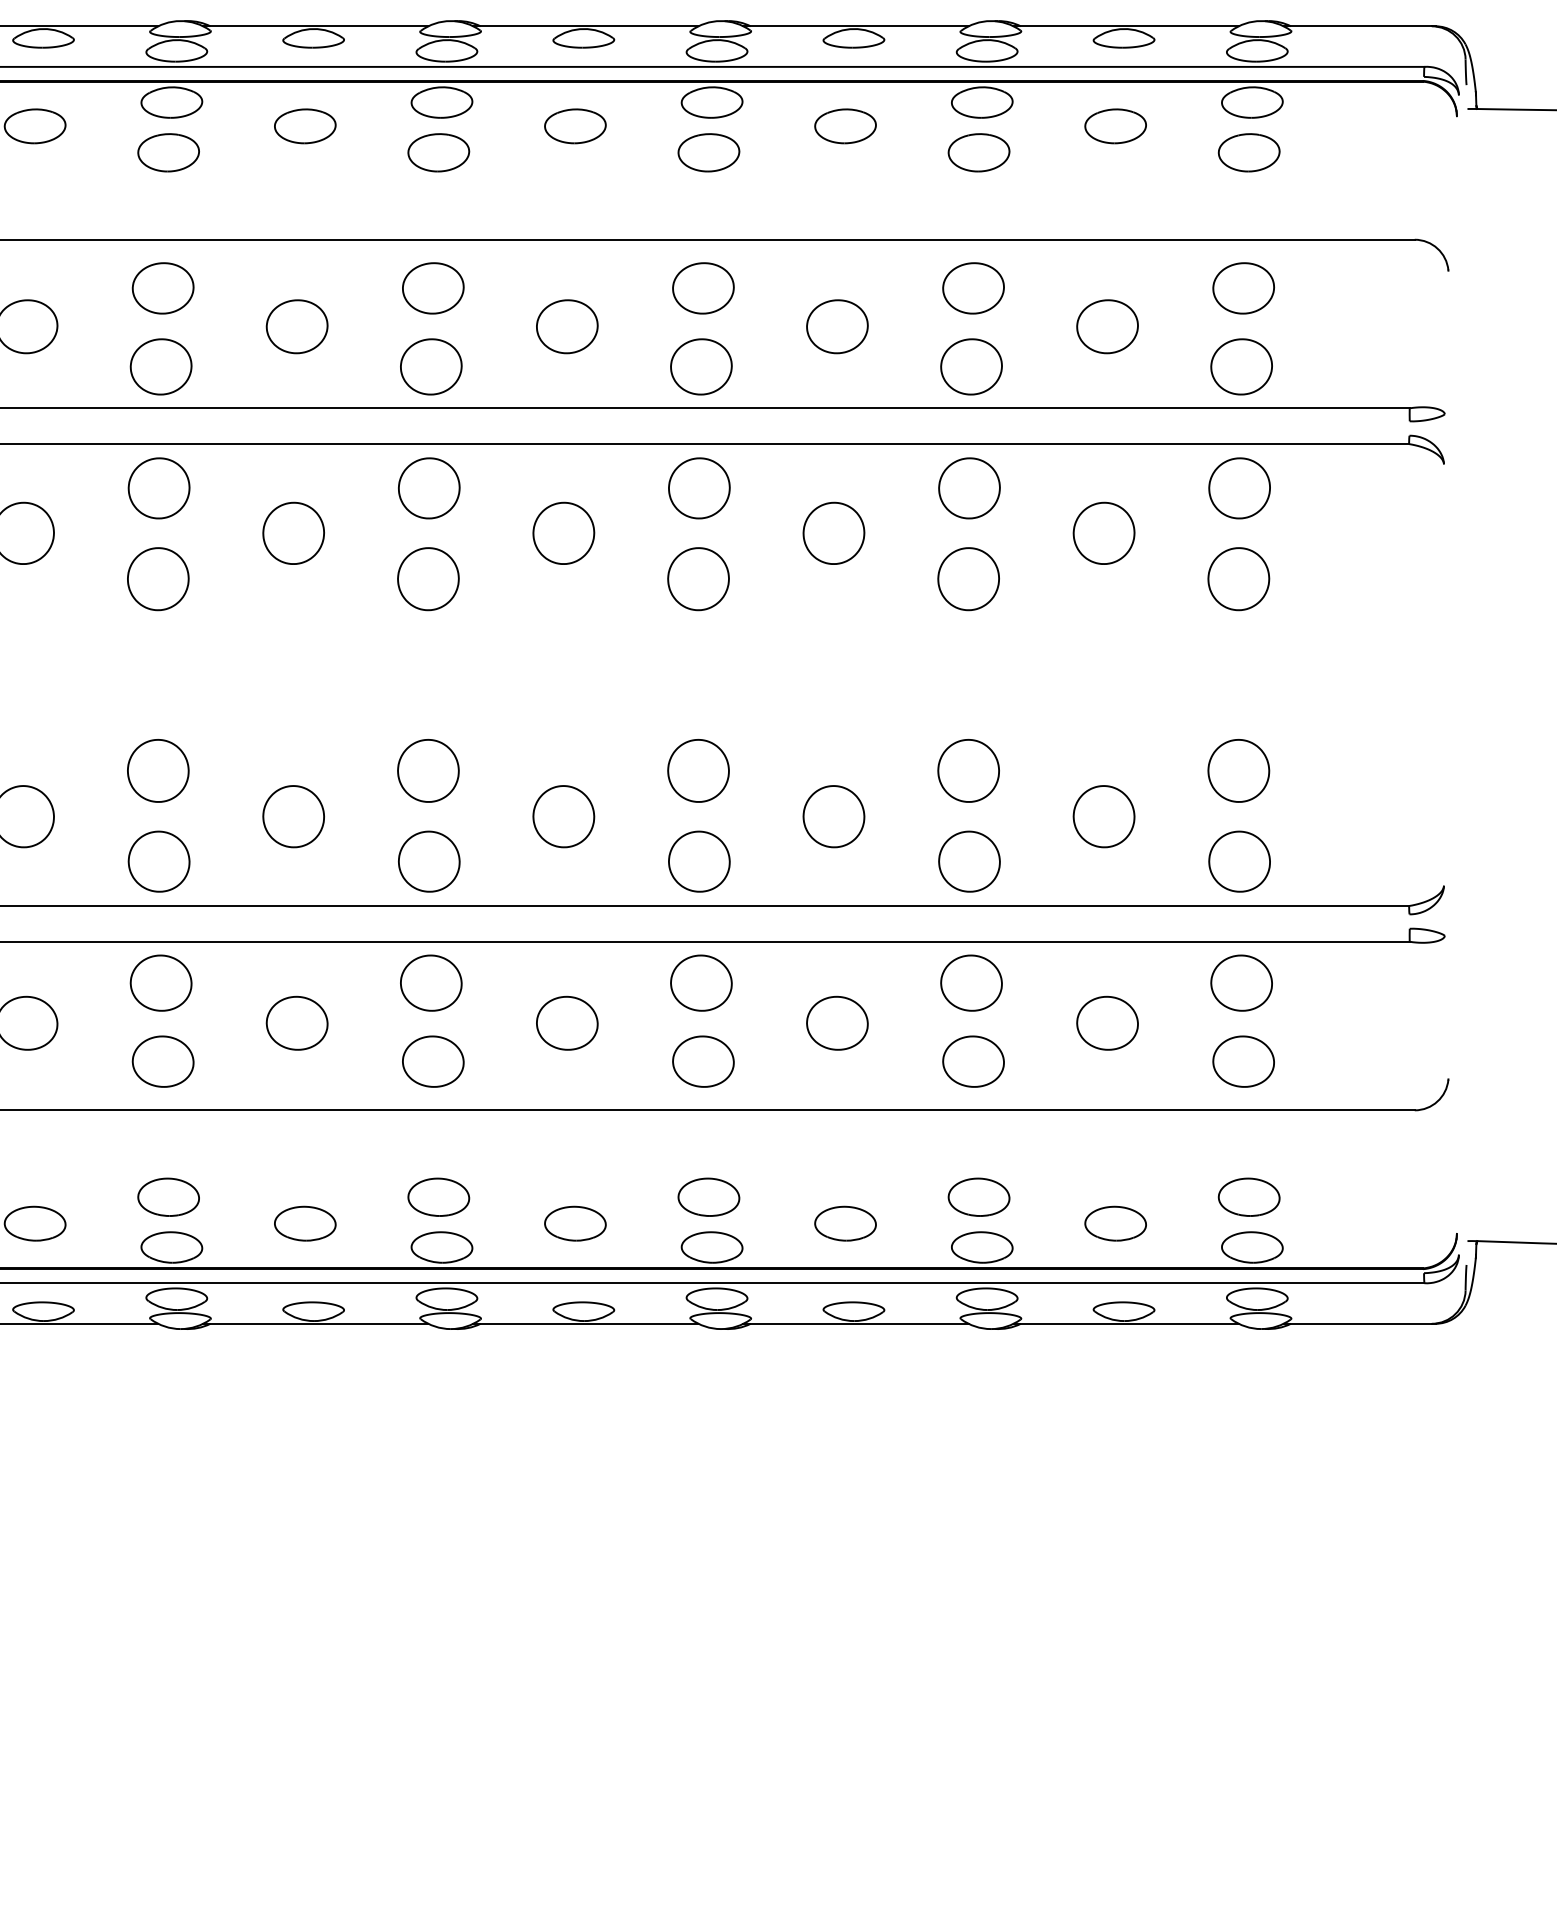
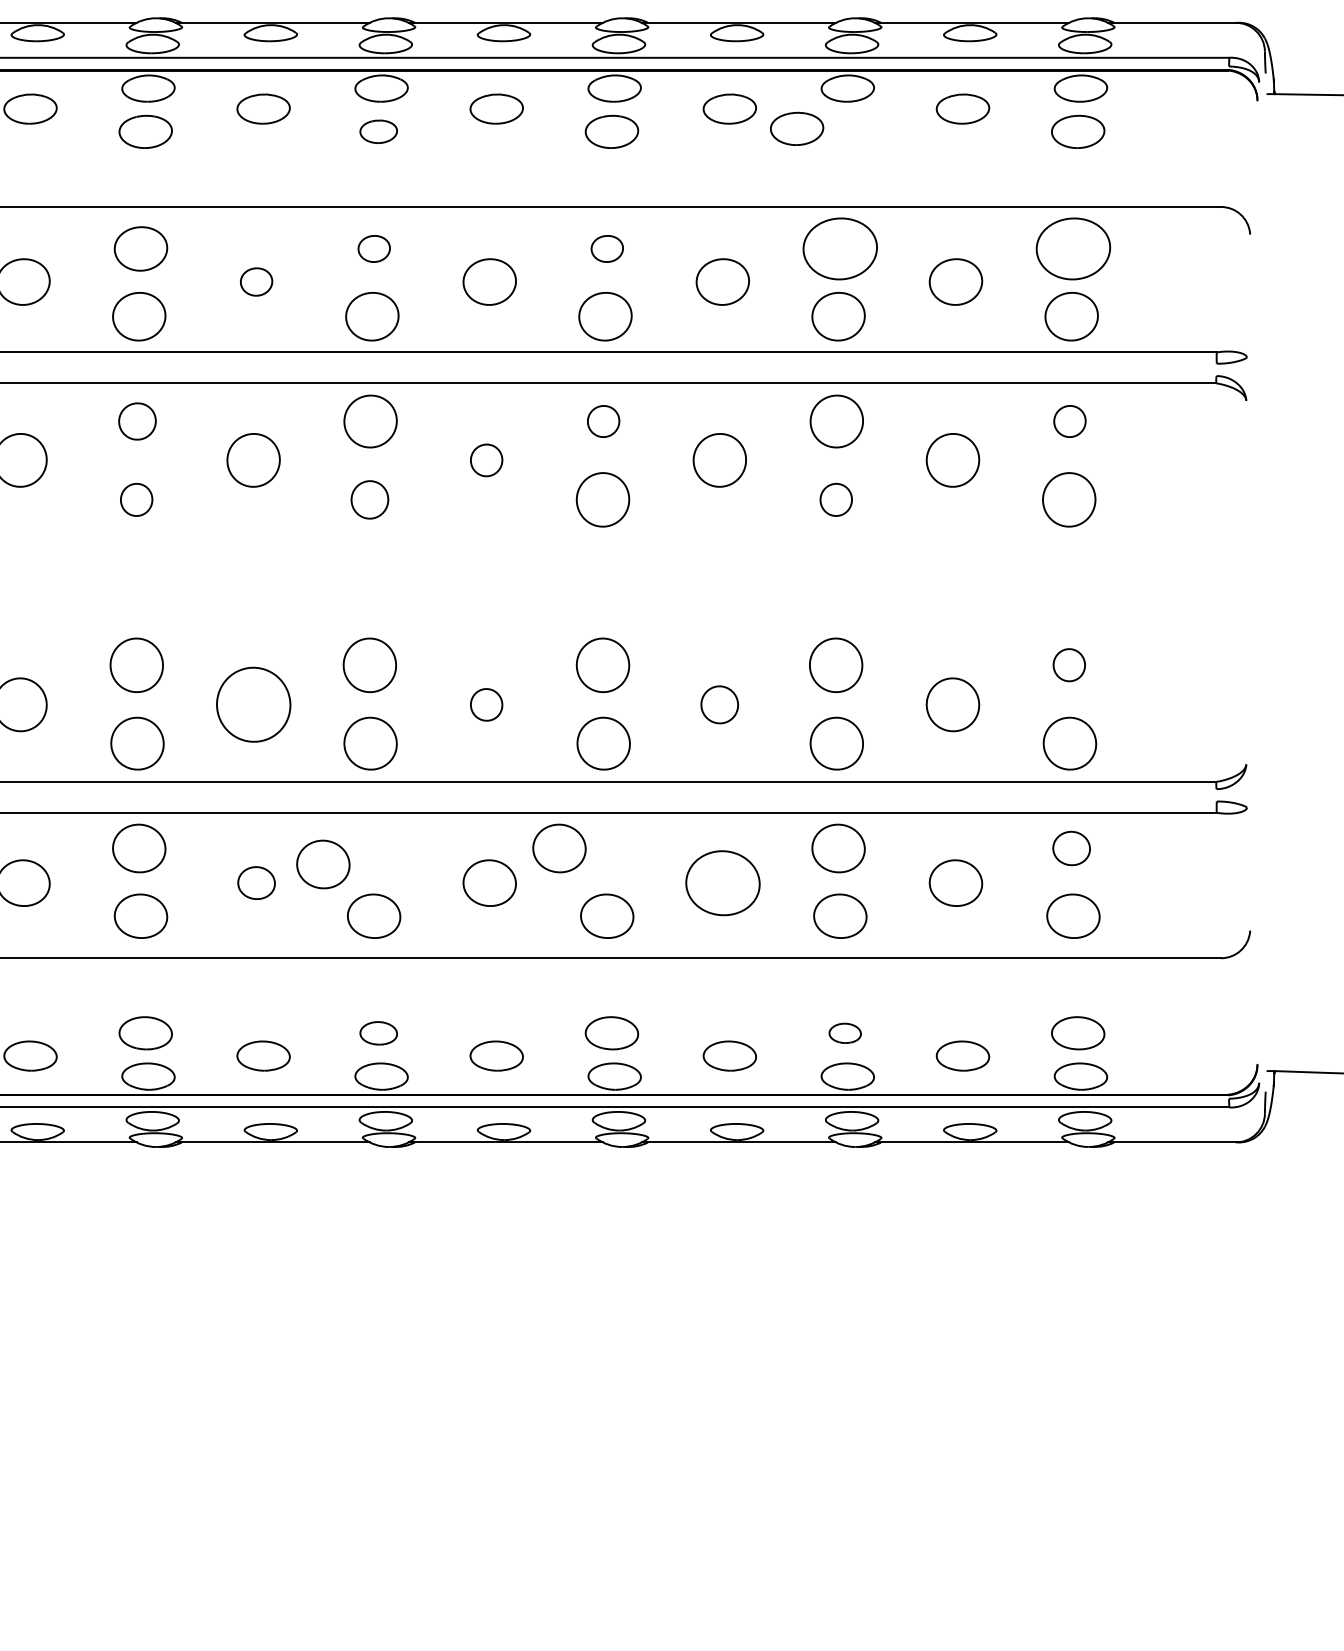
part: (438, 152) -> (378, 131), size x0.7
part: (979, 152) -> (797, 128), moved
part: (433, 287) -> (374, 248), size x0.6
part: (703, 287) -> (607, 248), size x0.6
part: (973, 287) -> (840, 248), size x1.4
part: (1243, 287) -> (1073, 248), size x1.4
part: (297, 326) -> (256, 281), size x0.6
part: (159, 488) -> (137, 421), size x0.7
part: (699, 488) -> (603, 421), size x0.6
part: (1239, 488) -> (1069, 421), size x0.6
part: (563, 533) -> (486, 460), size x0.6
part: (157, 578) -> (136, 499), size x0.6
part: (427, 578) -> (369, 499), size x0.7
part: (969, 578) -> (836, 499), size x0.6
part: (1239, 769) -> (1069, 664), size x0.6
part: (293, 816) -> (253, 704), size x1.4
part: (563, 816) -> (486, 704), size x0.6
part: (833, 816) -> (719, 704), size x0.7
part: (431, 983) -> (323, 864), moved
part: (701, 983) -> (559, 848), moved
part: (1241, 983) -> (1071, 848), size x0.7
part: (297, 1022) -> (256, 882), size x0.7
part: (837, 1022) -> (722, 882), size x1.4
part: (438, 1197) -> (378, 1033), size x0.7
part: (979, 1197) -> (845, 1033), size x0.6

